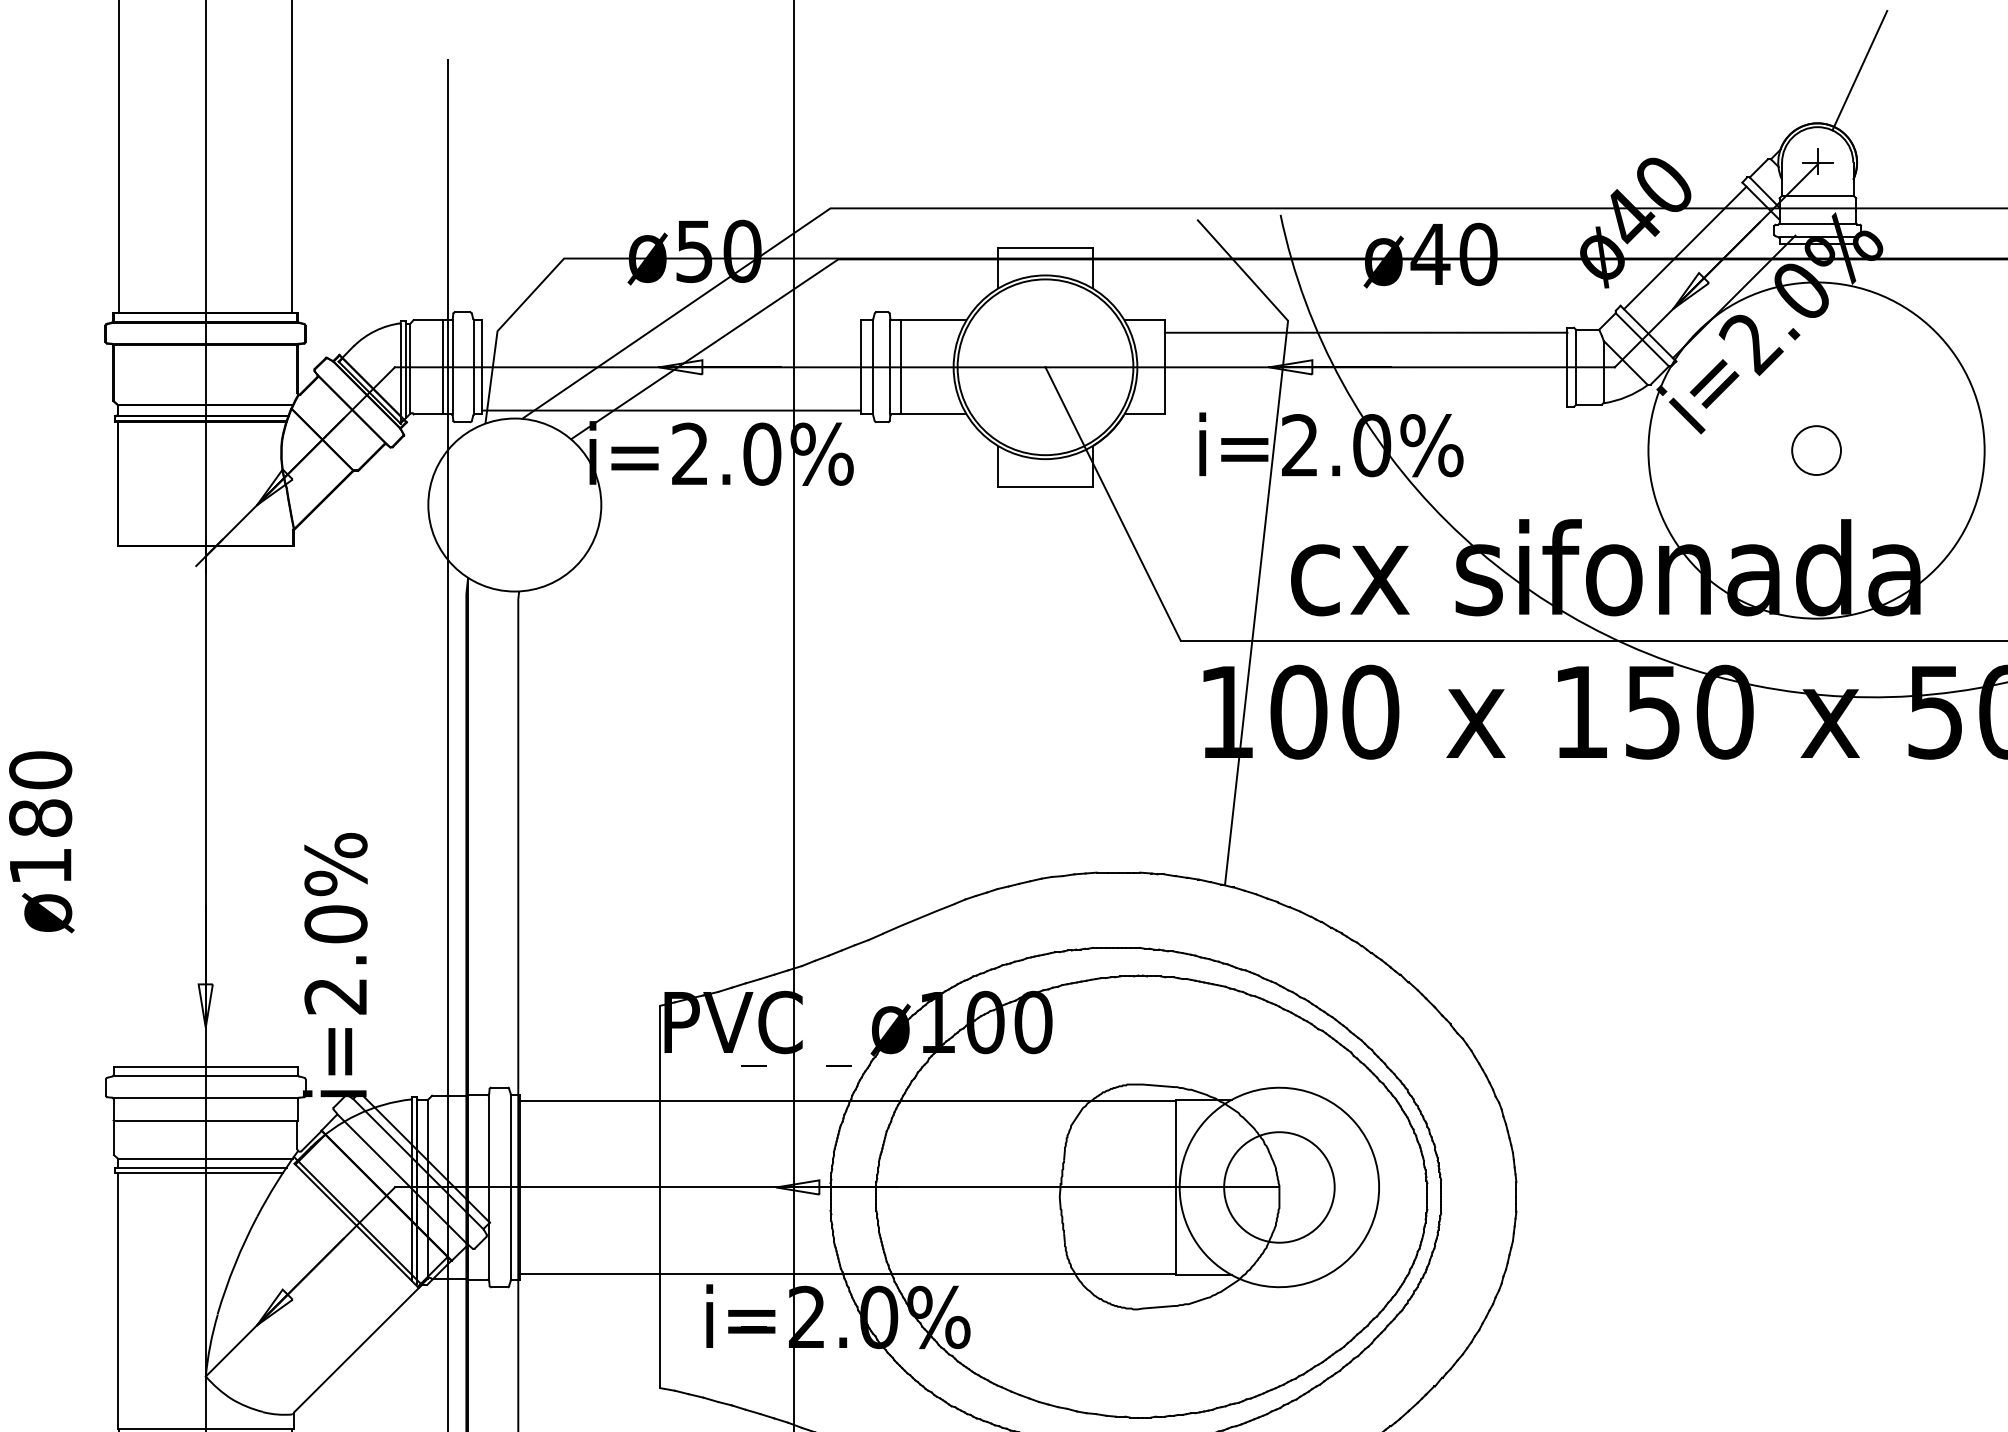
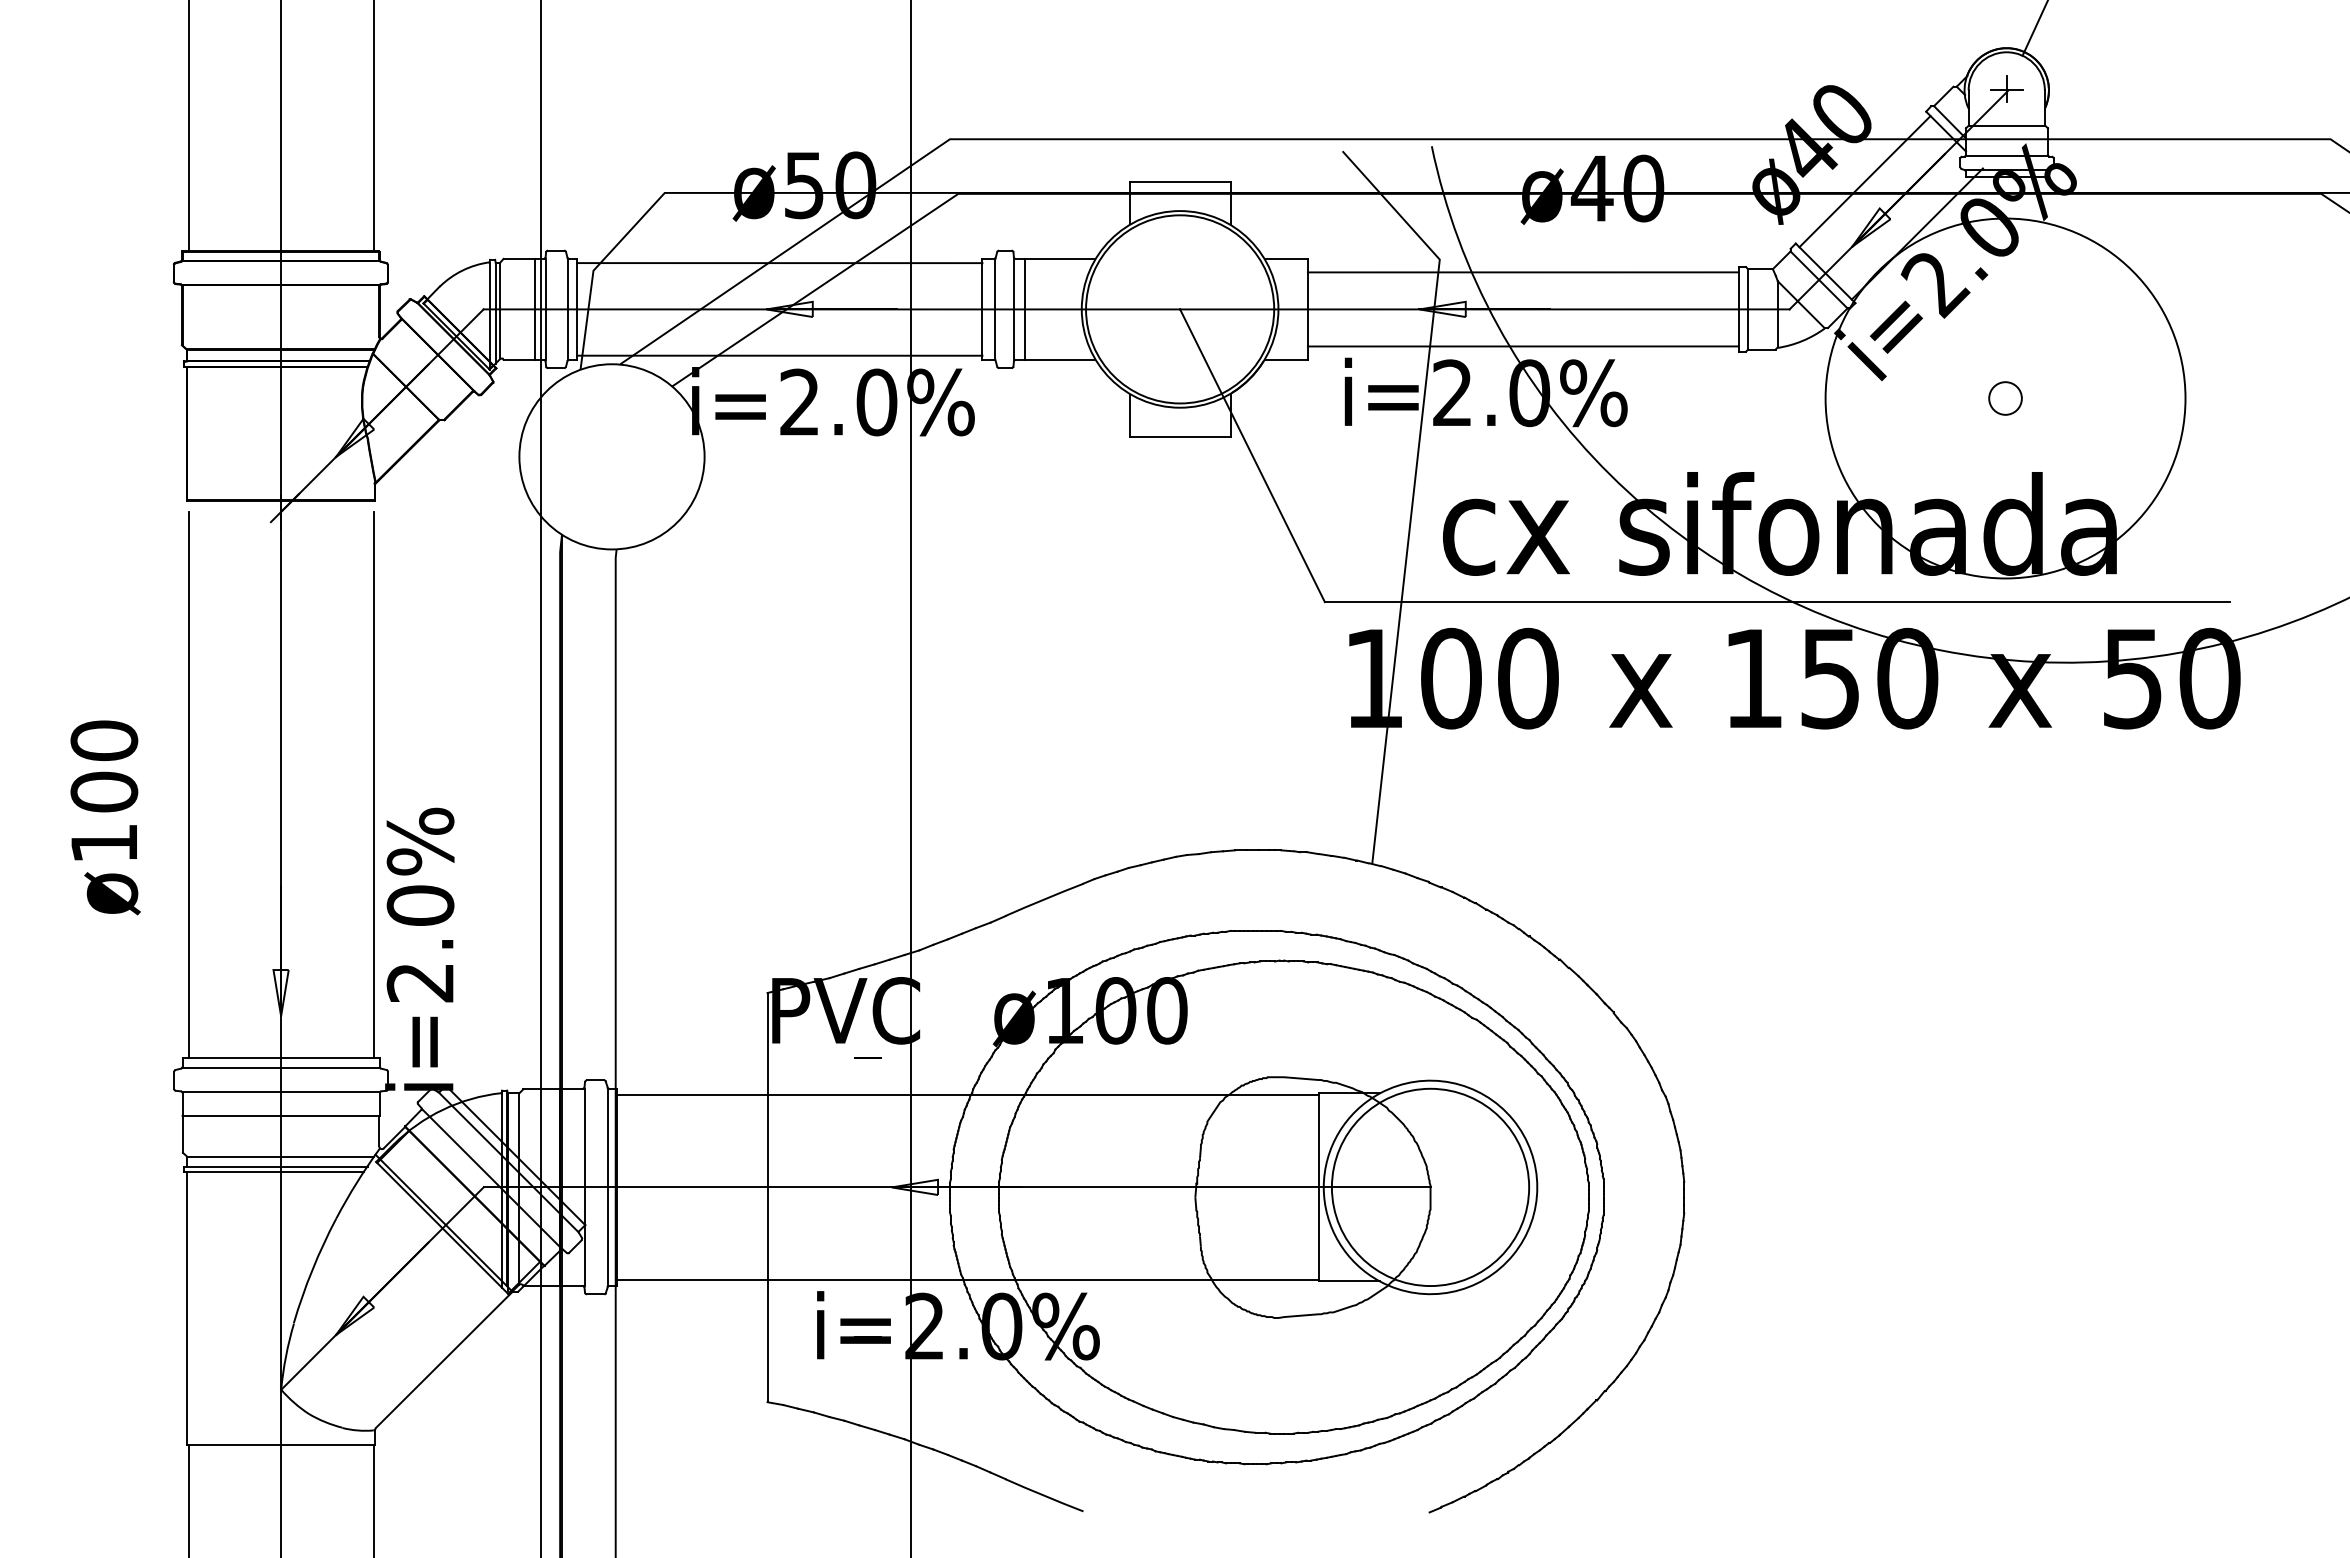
line: (671, 324) -> (779, 263), added
line: (1365, 401) -> (1522, 346), added
circle: (1816, 450) -> (2005, 398), size x0.62
line: (119, 811) -> (188, 784), added
line: (292, 811) -> (373, 784), added
text: (39, 817) -> (103, 791), ø180 -> ø100
line: (838, 1066) -> (958, 1057), removed
circle: (1279, 1187) -> (1430, 1187), size x1.67

